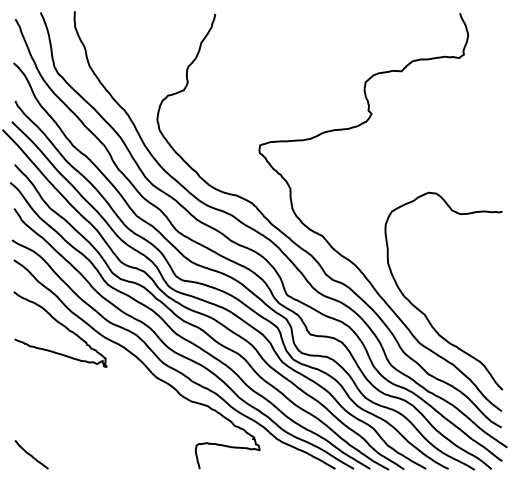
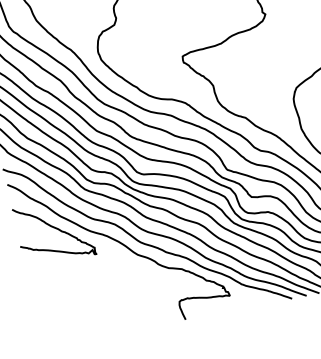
curve: (31, 454) -> (51, 334), removed

